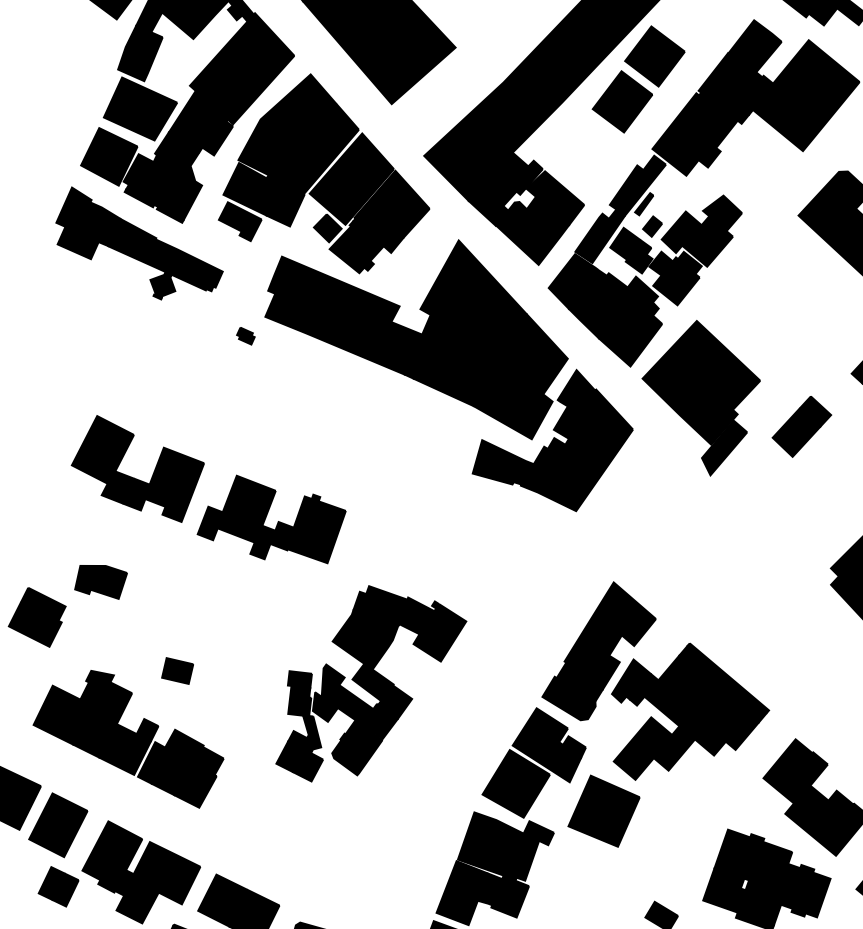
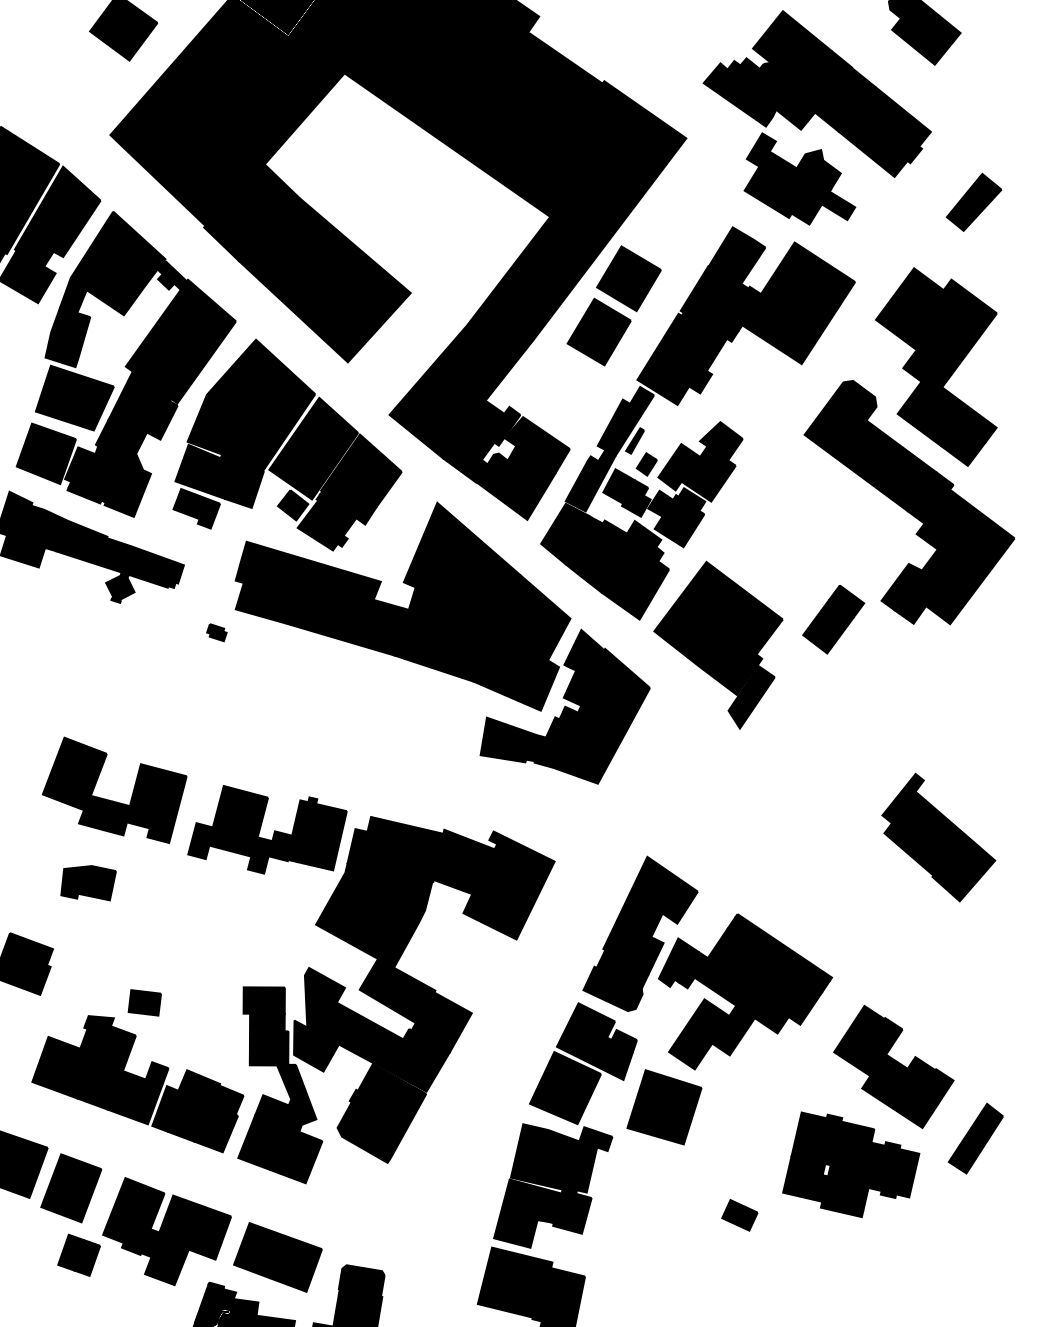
part: (801, 426) -> (833, 619), moved
part: (100, 581) -> (88, 883), moved
part: (177, 670) -> (144, 1002), moved
part: (371, 687) -> (396, 1000), size x1.67

